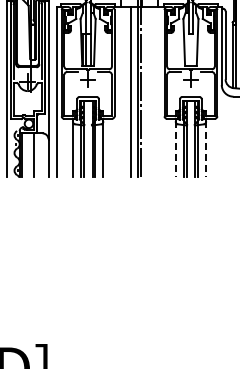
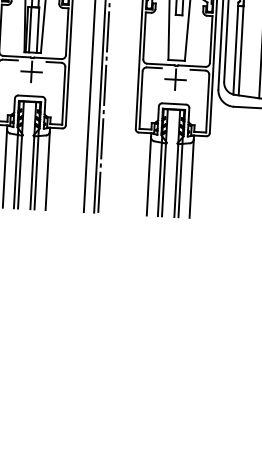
line: (175, 149) -> (148, 176), dashed -> solid
line: (206, 149) -> (192, 178), dashed -> solid

